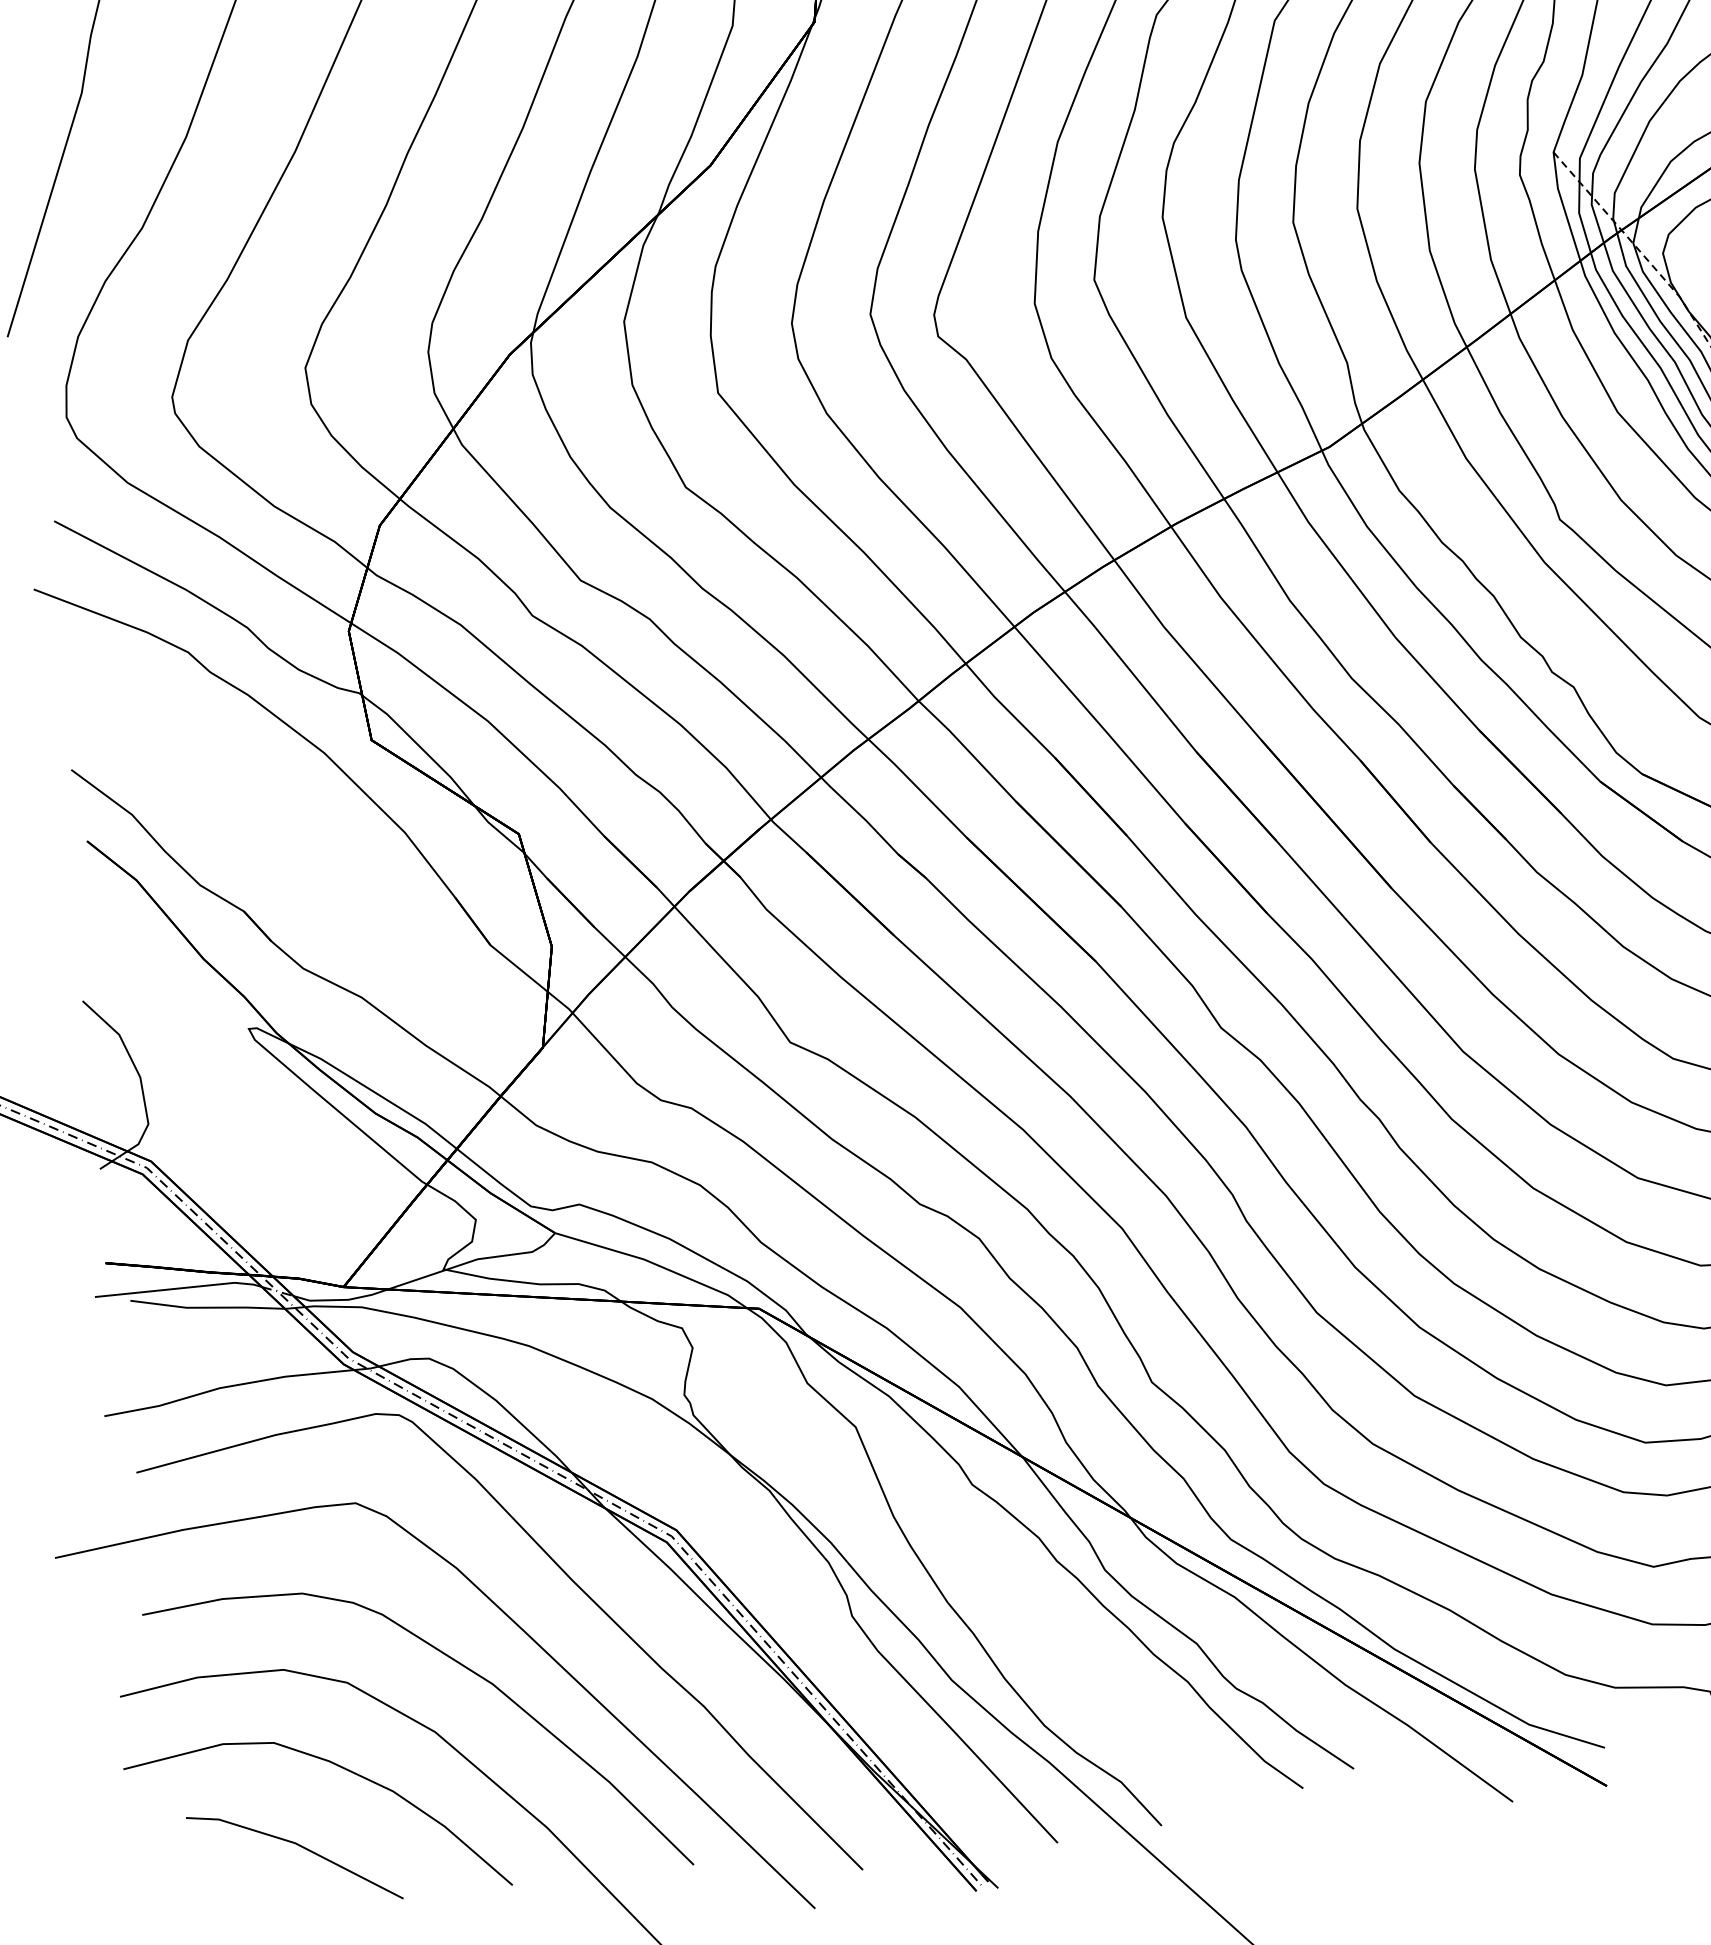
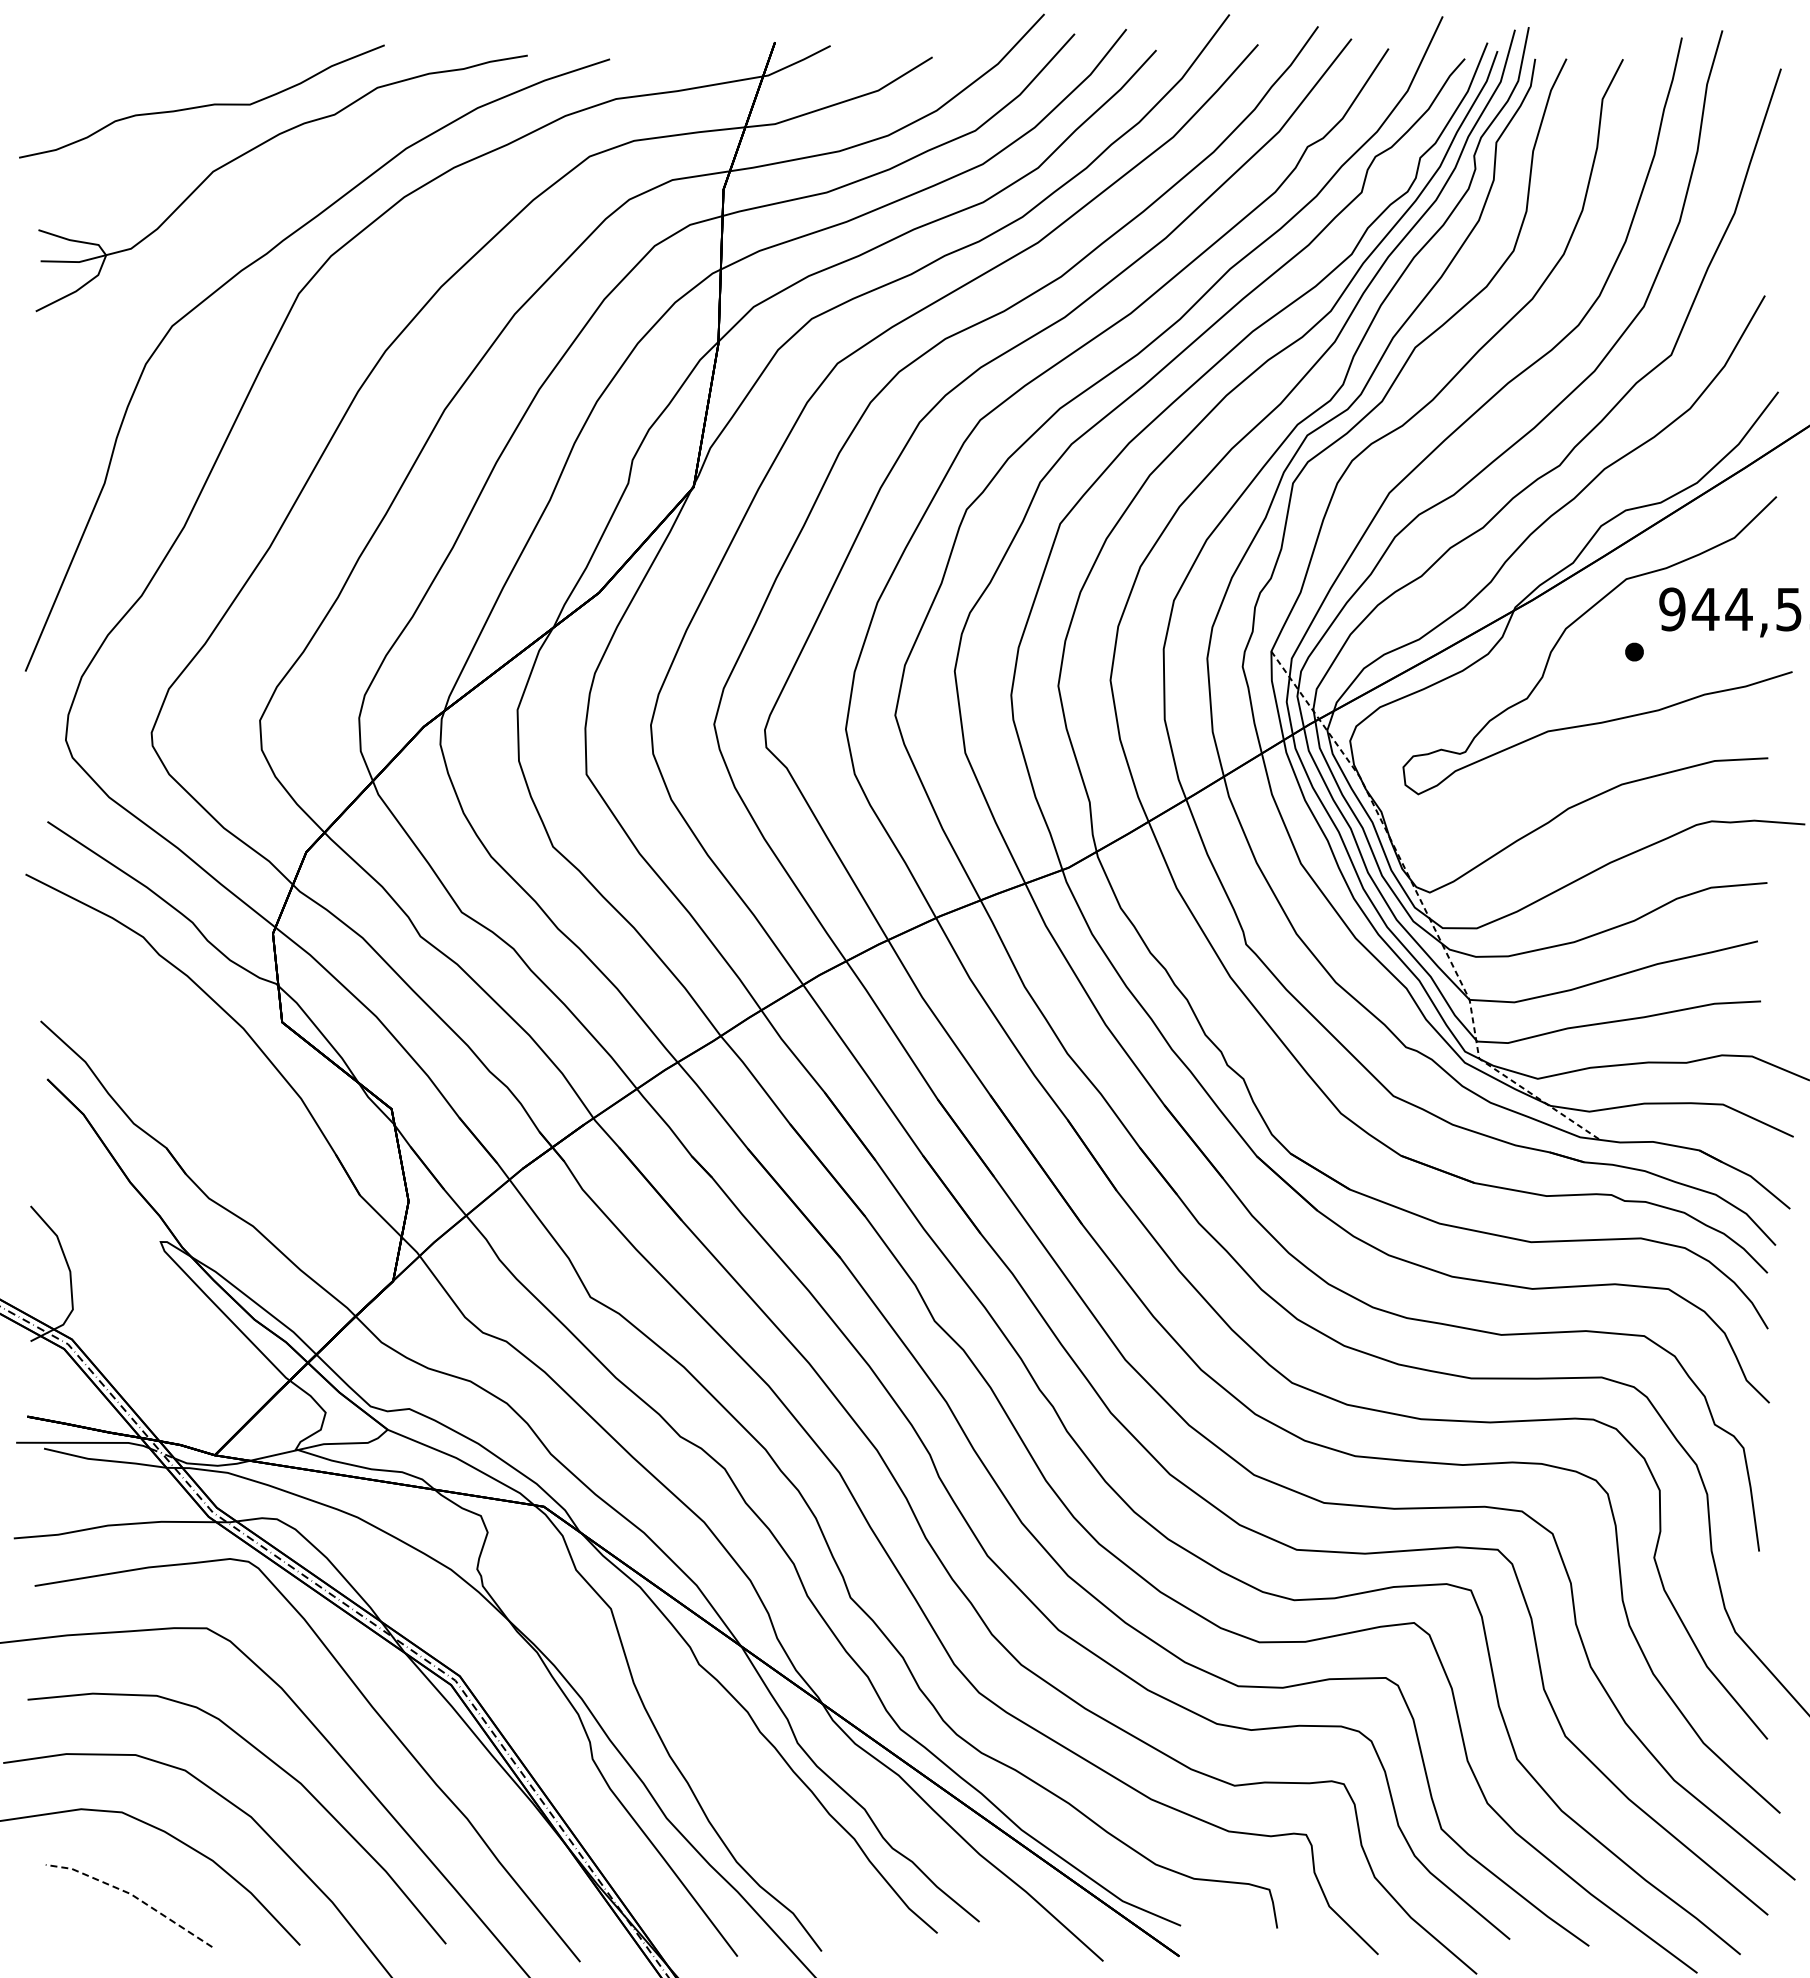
line: (297, 1844) -> (132, 1895), solid -> dashed

